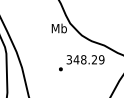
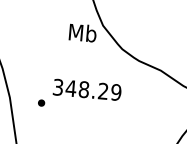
text: (81, 63) -> (79, 95), moved

